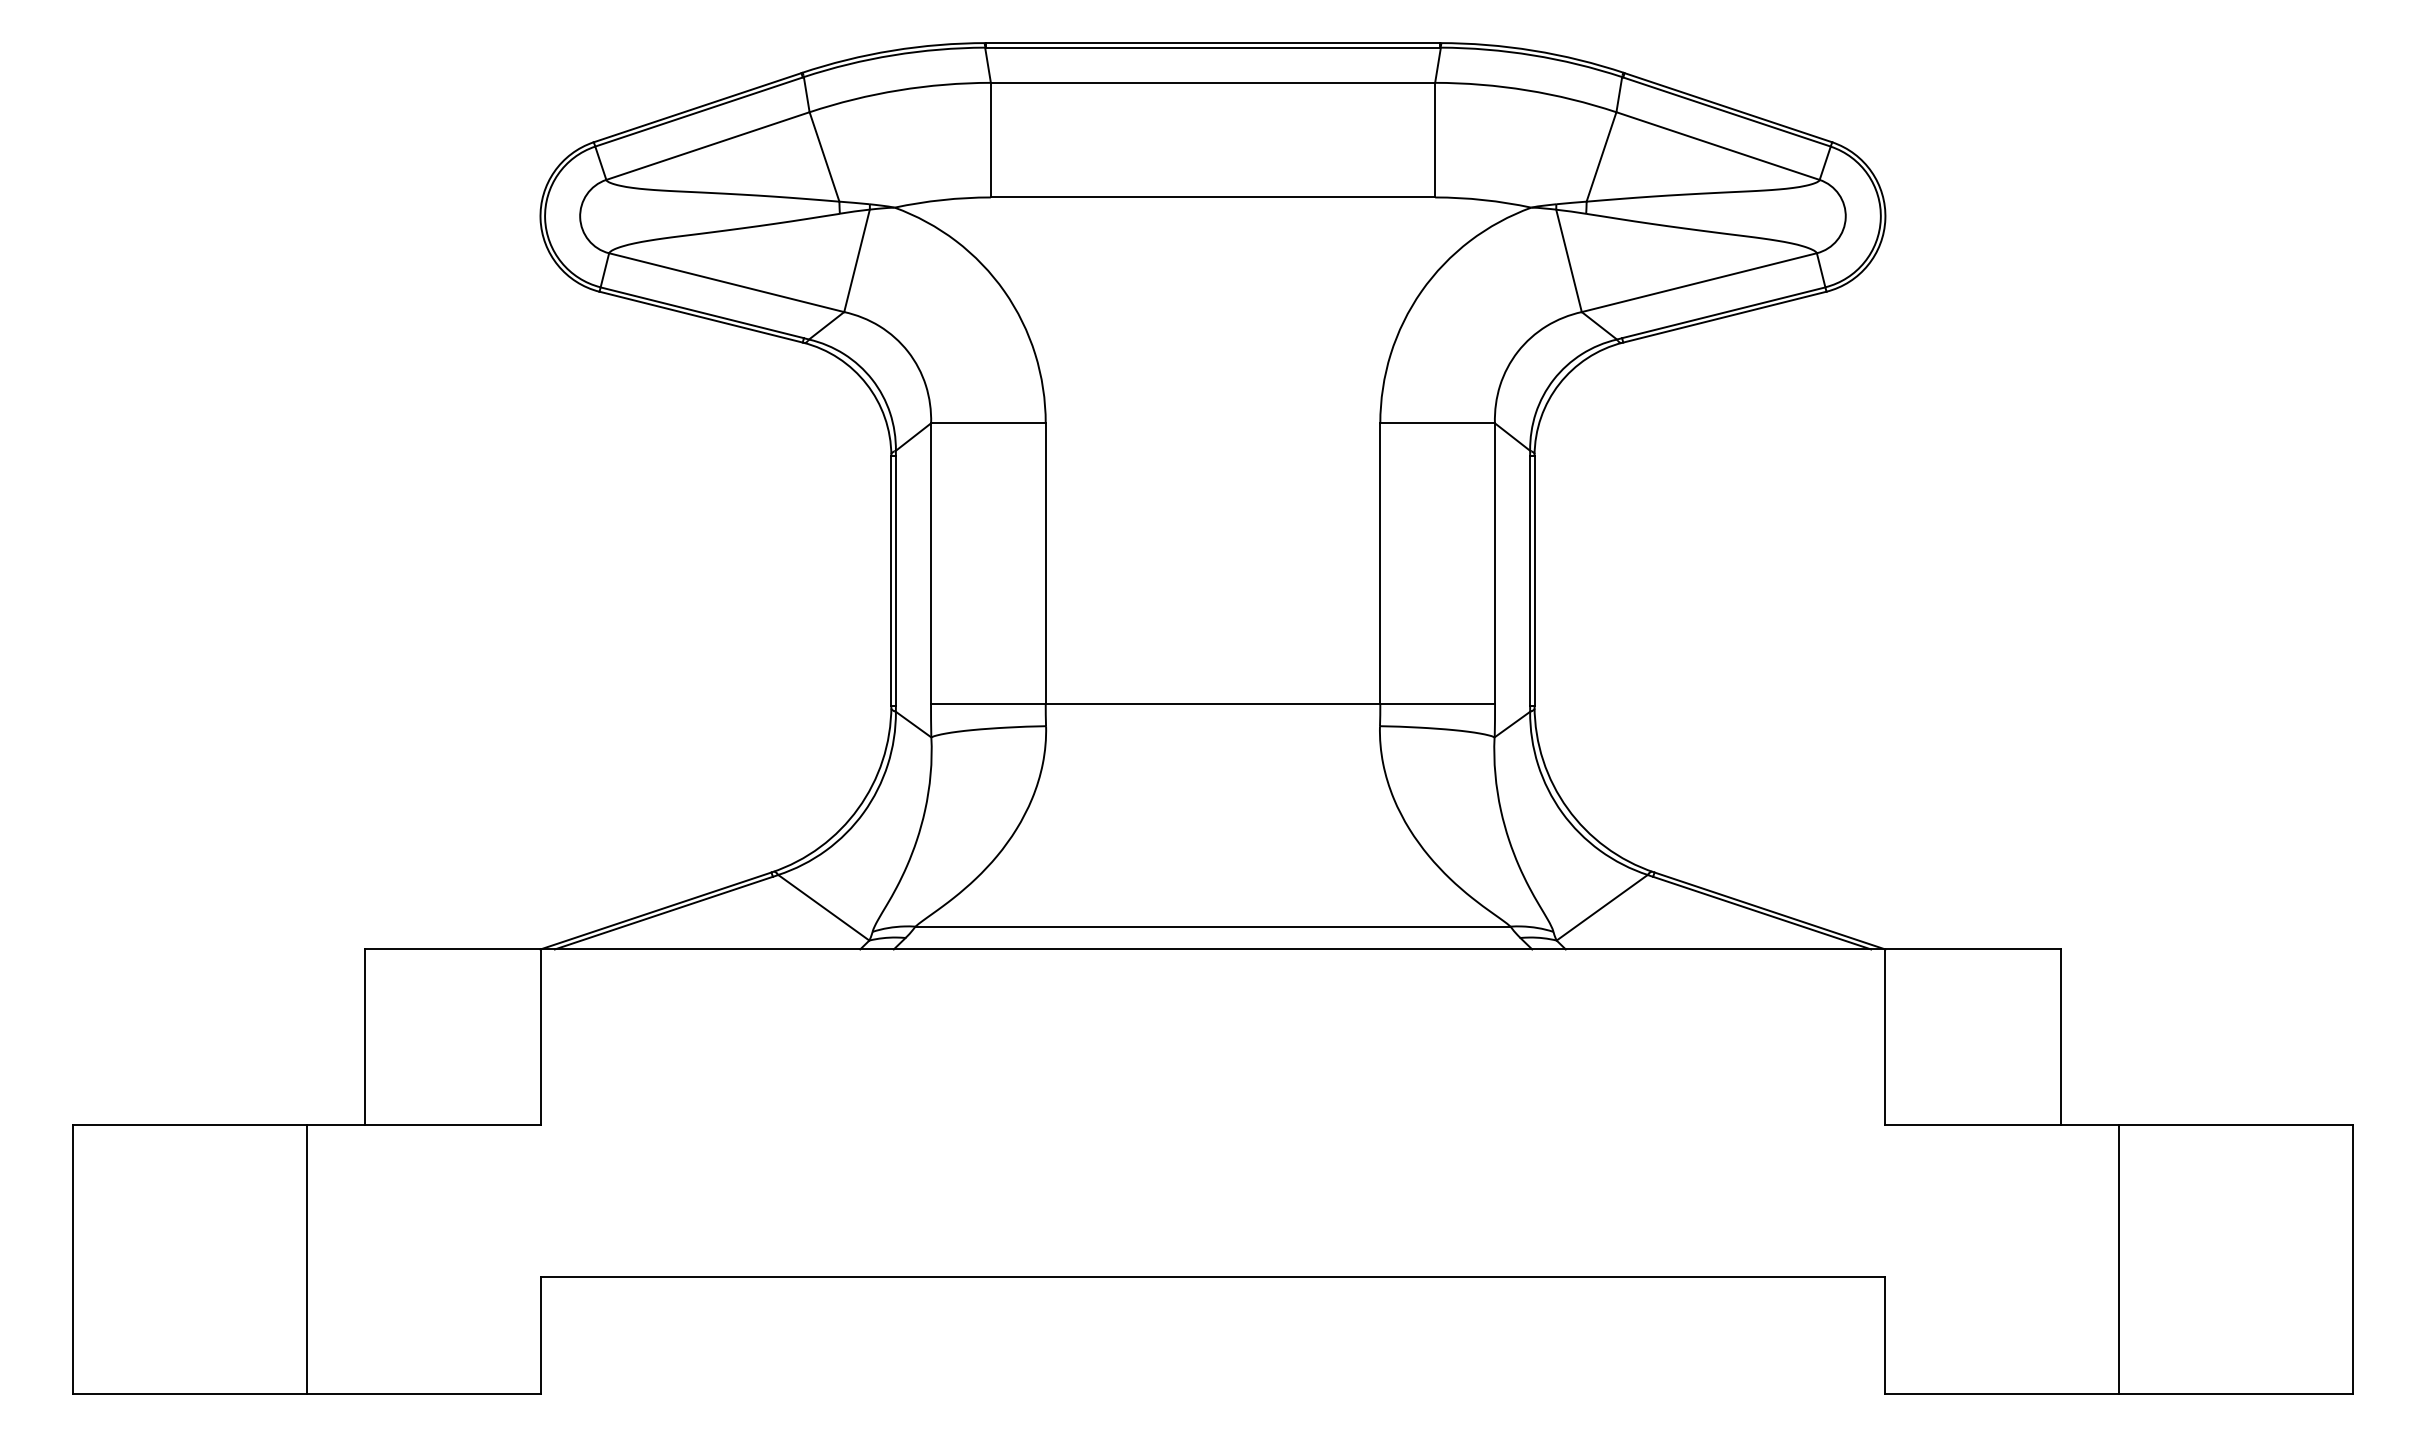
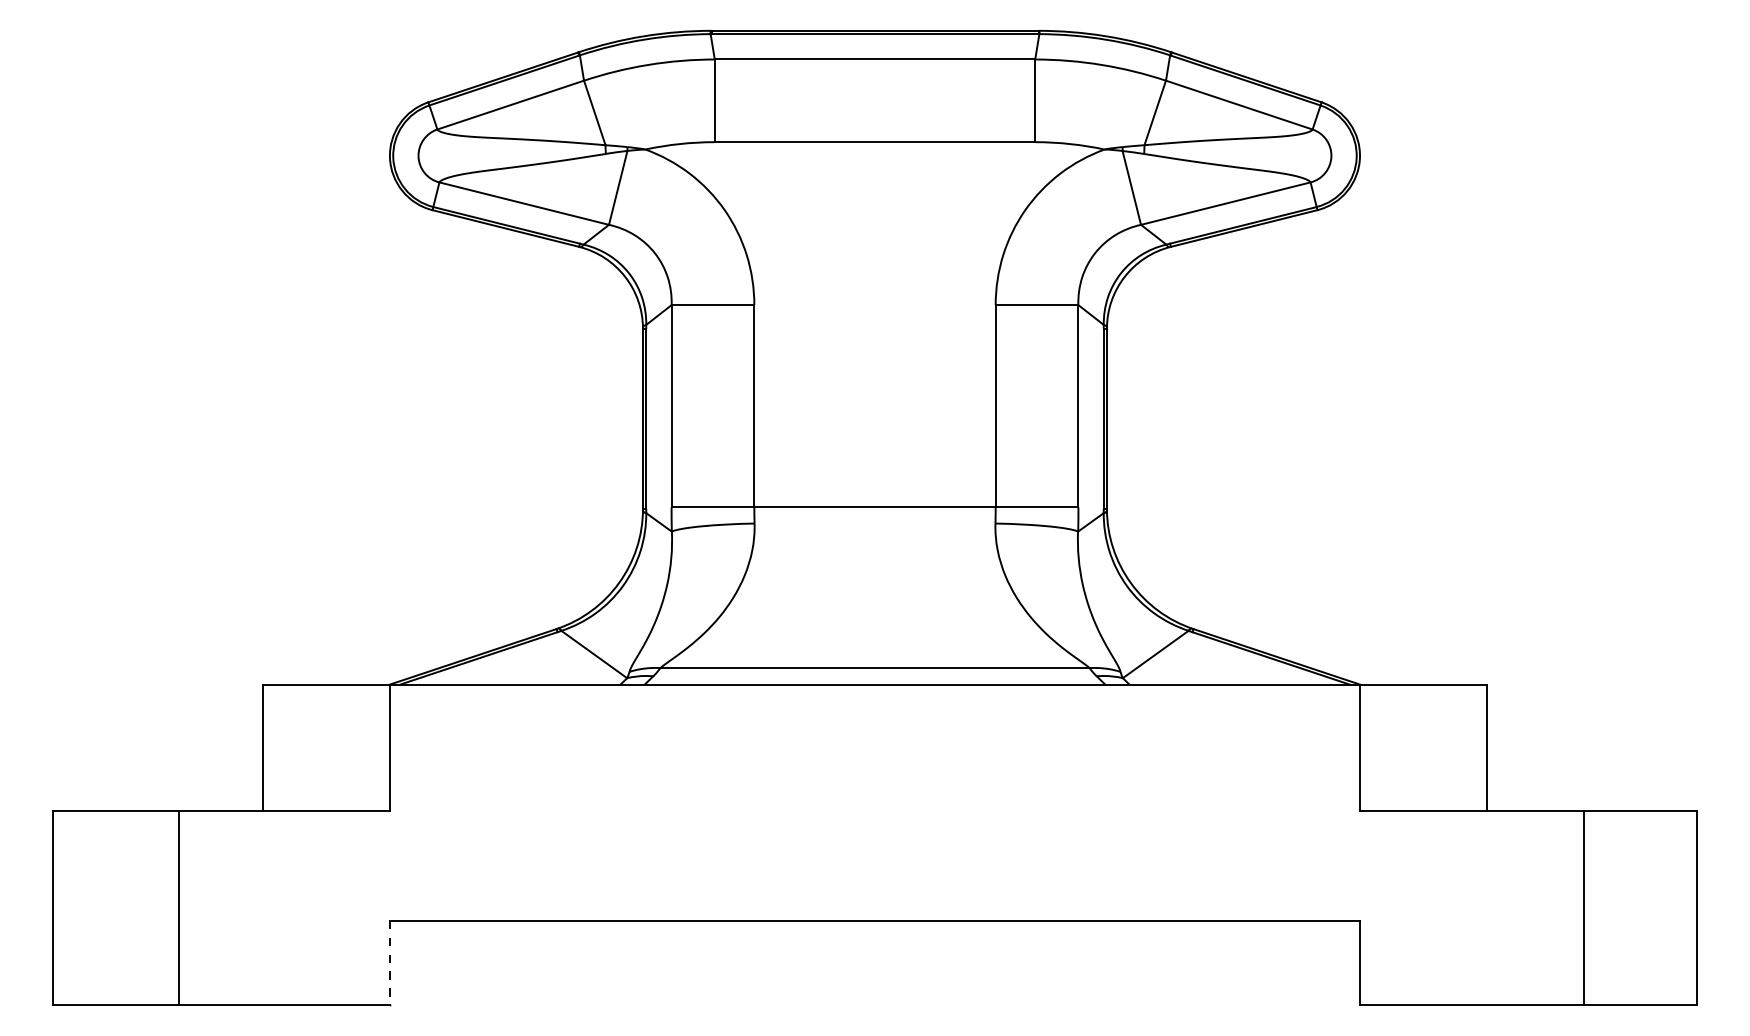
line: (306, 1258) -> (179, 907), moved
line: (2119, 1258) -> (1584, 907), moved
line: (540, 1335) -> (389, 963), solid -> dashed

